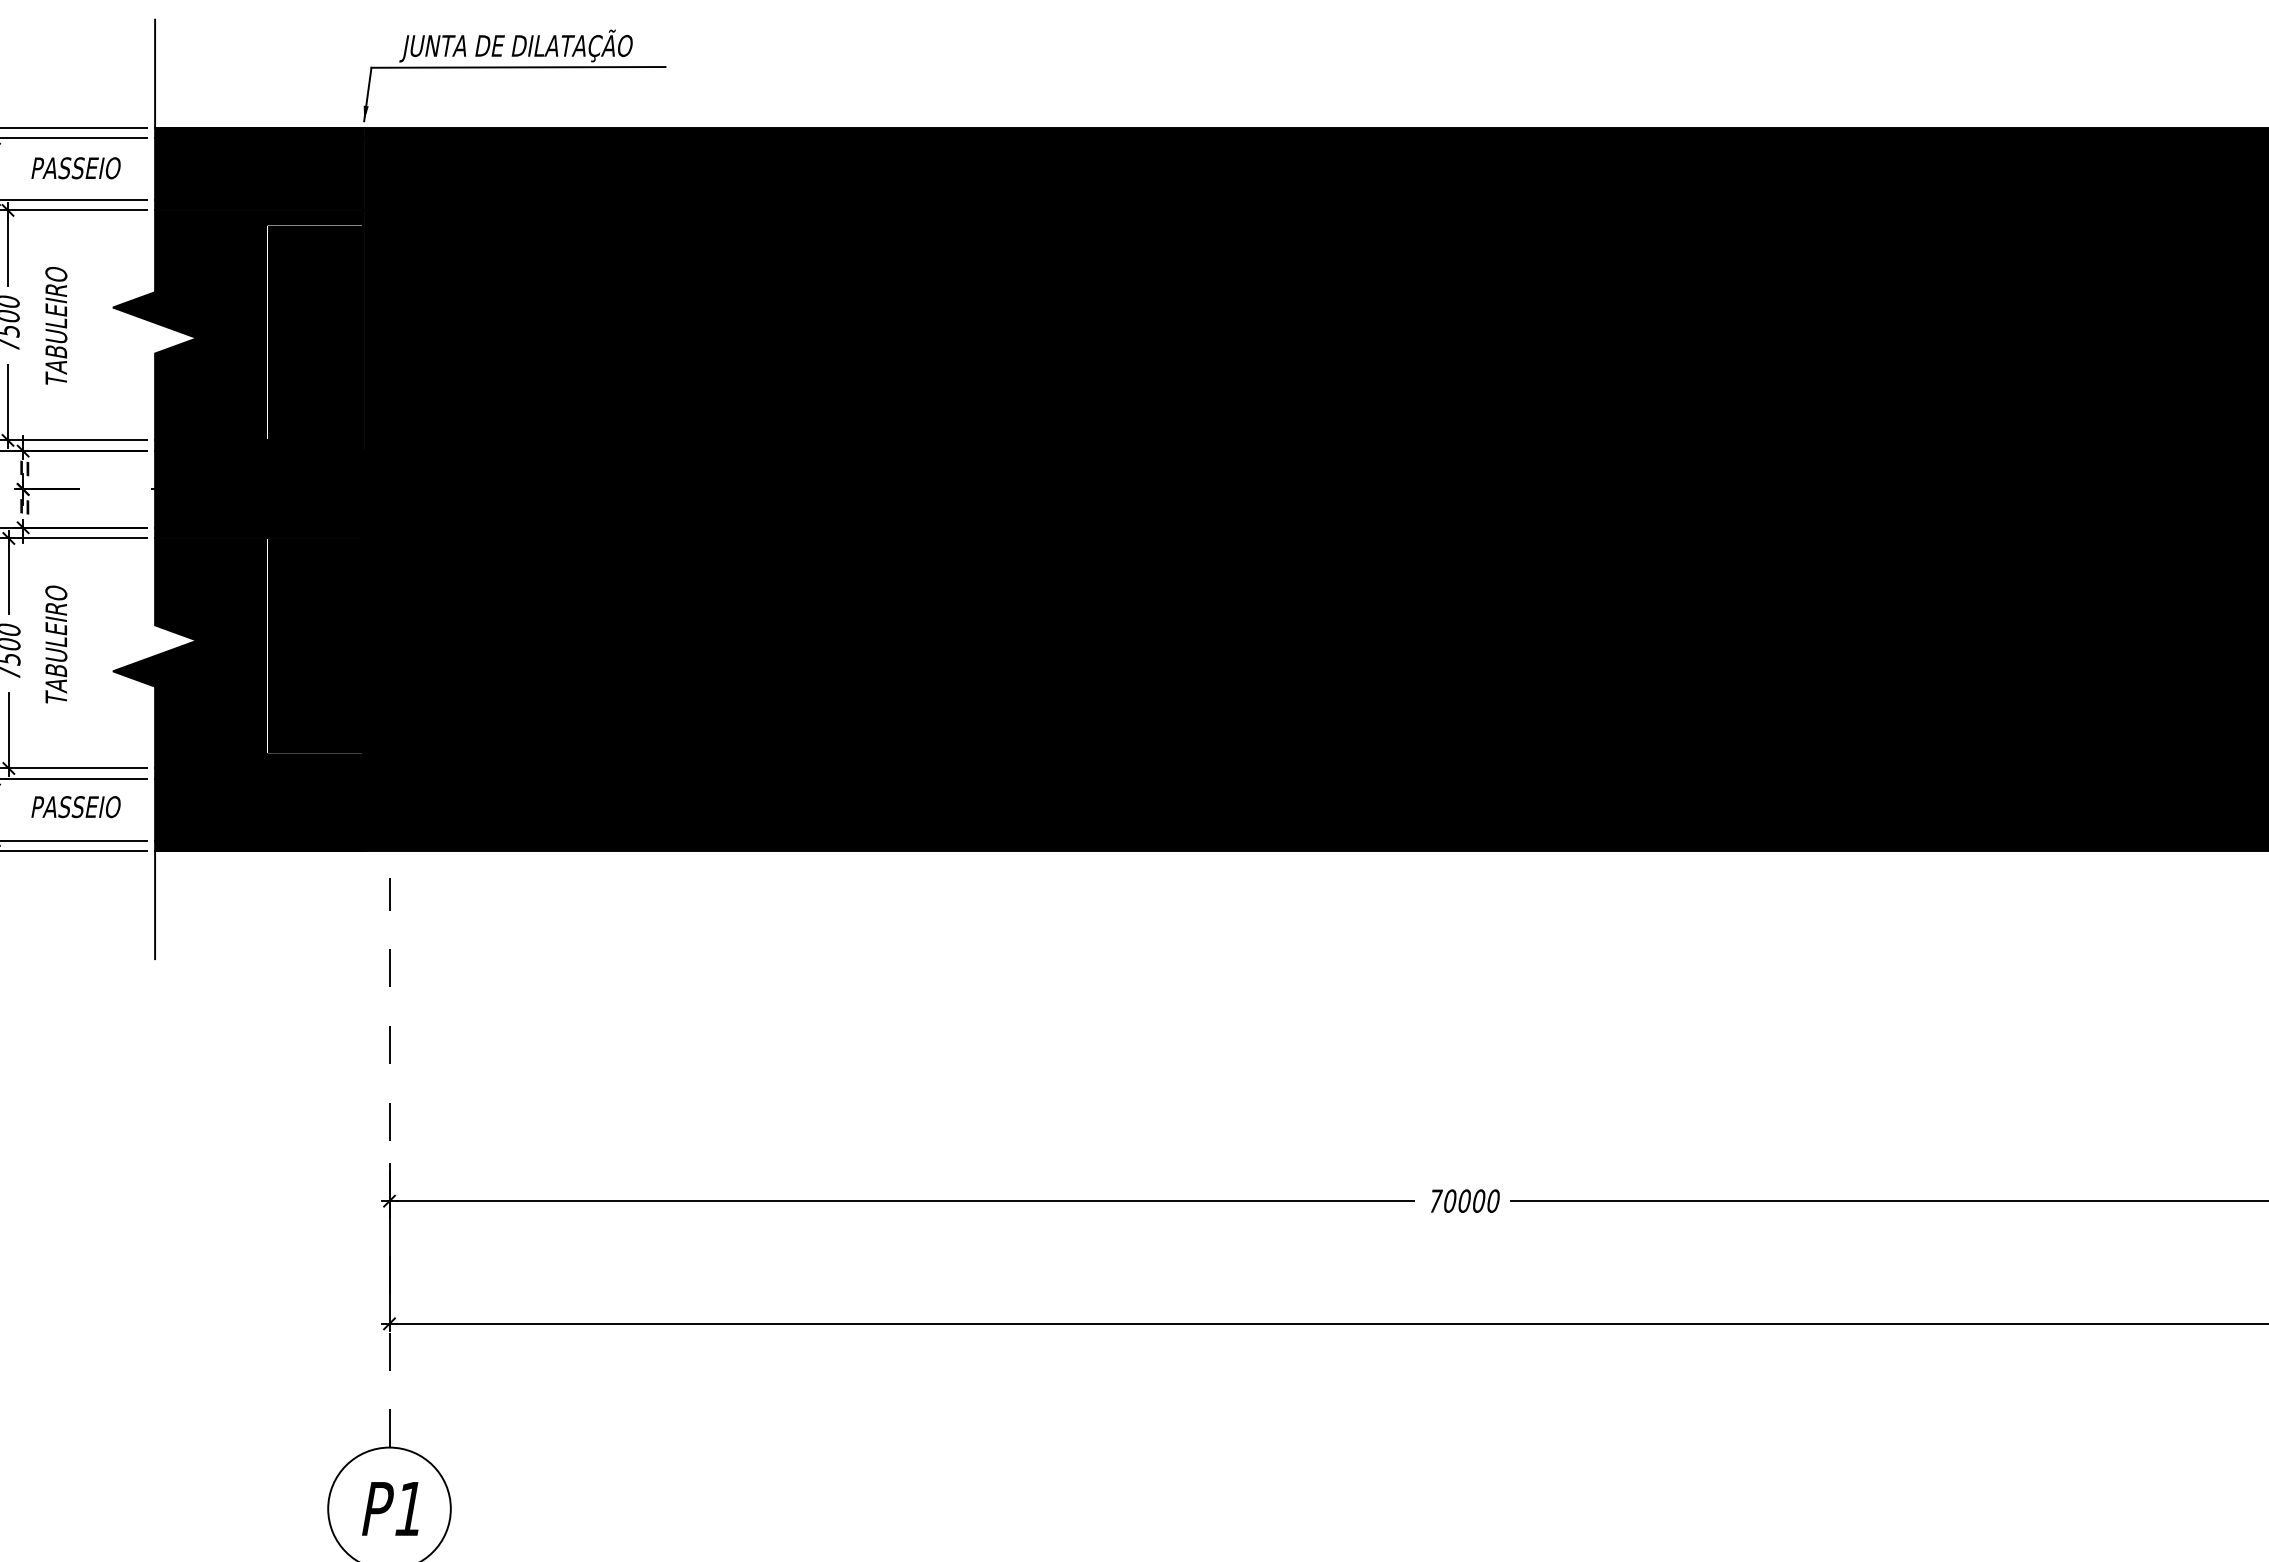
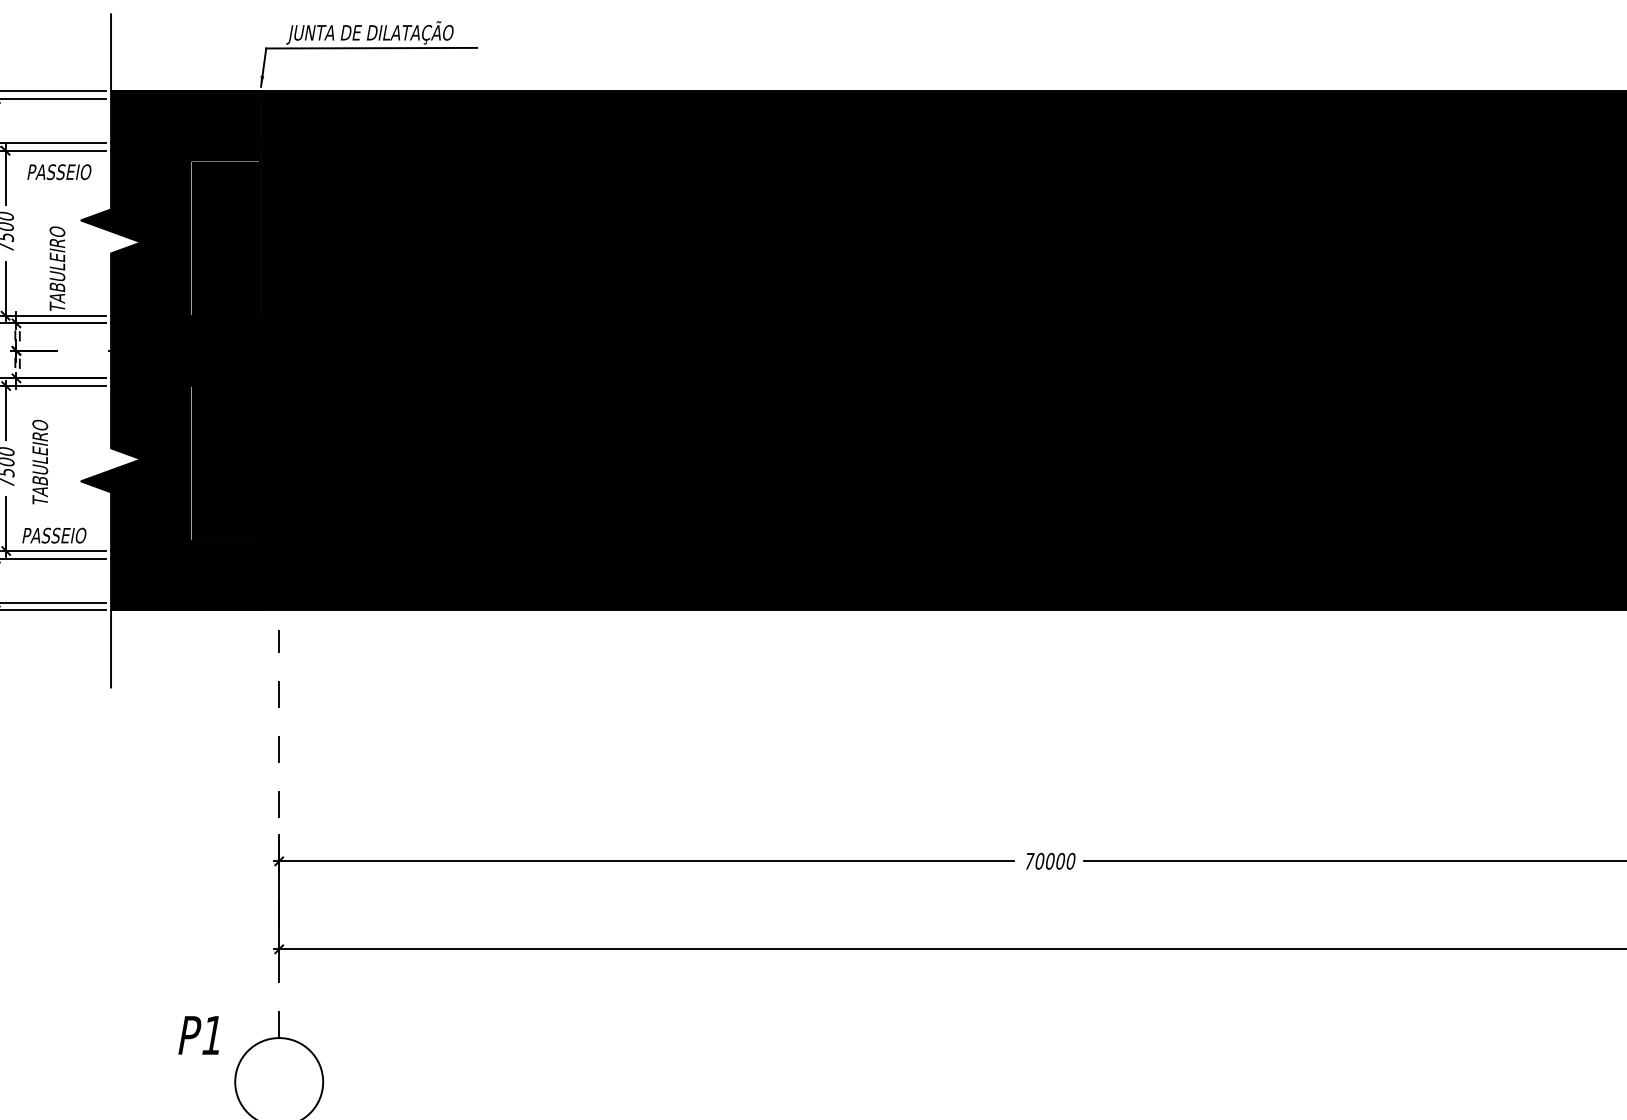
text: (75, 168) -> (59, 172), moved
text: (56, 325) -> (57, 268), moved
text: (75, 807) -> (53, 535), moved
text: (390, 1508) -> (198, 1035), moved

